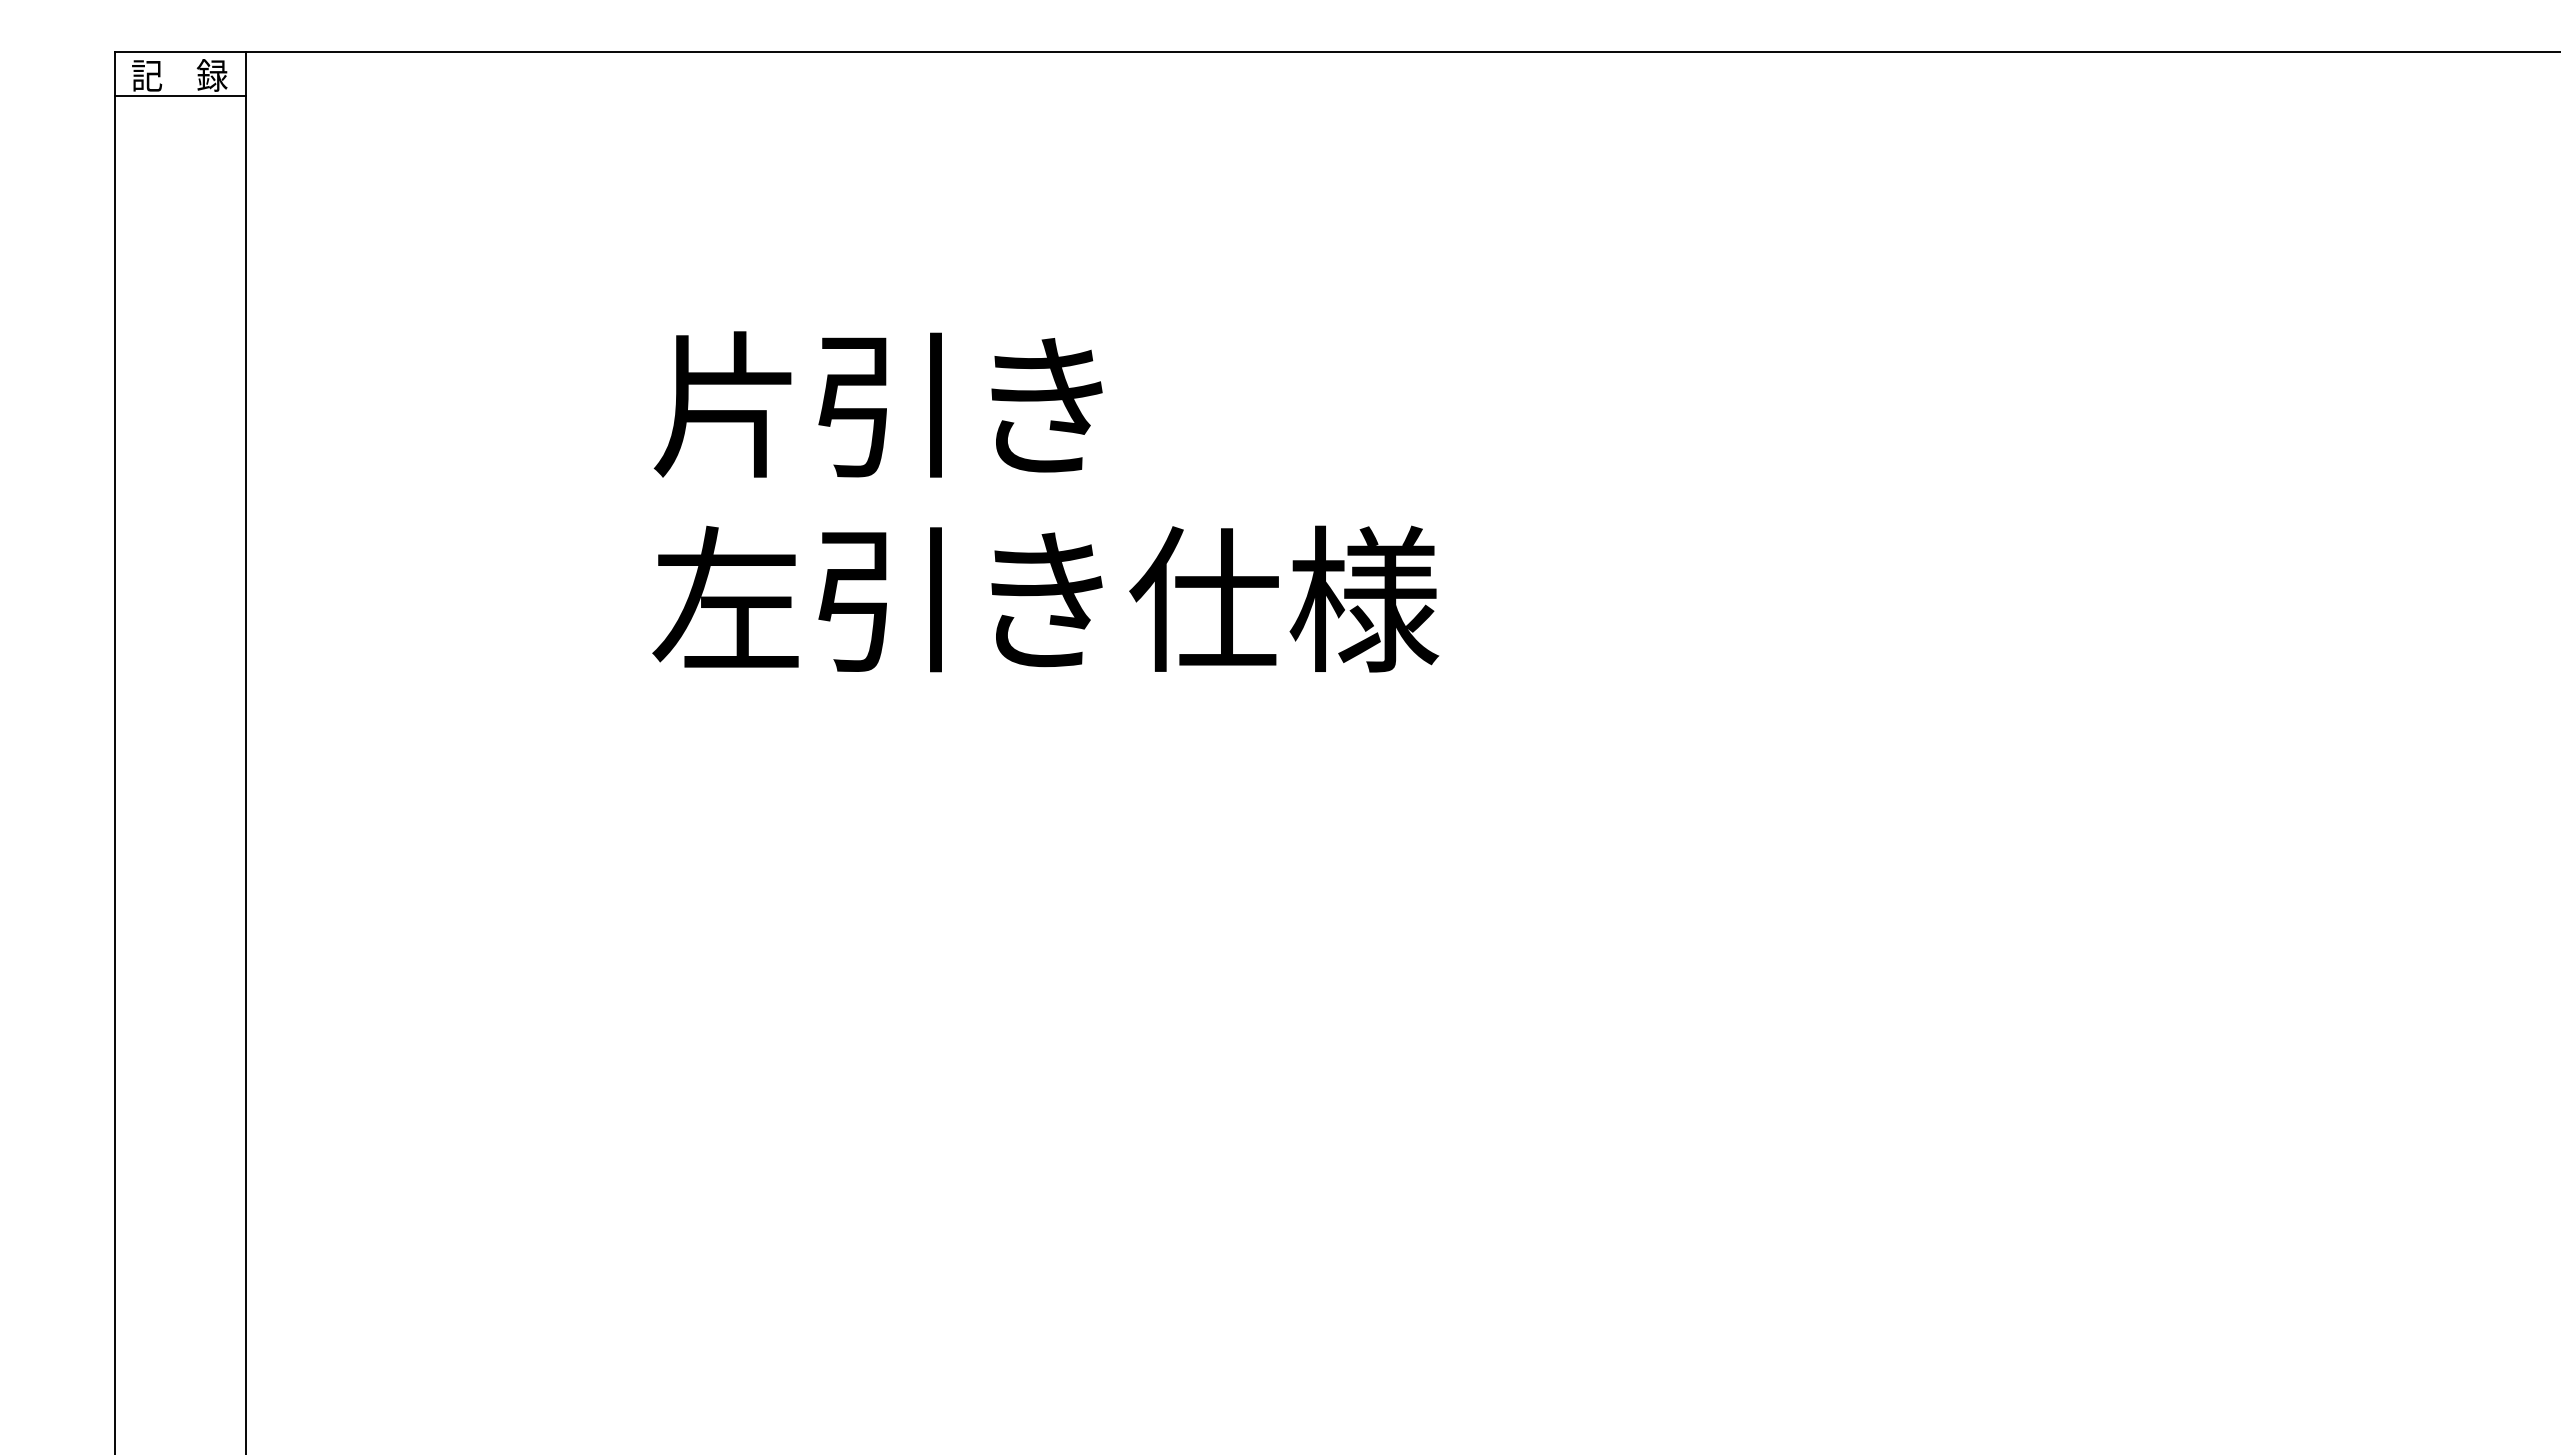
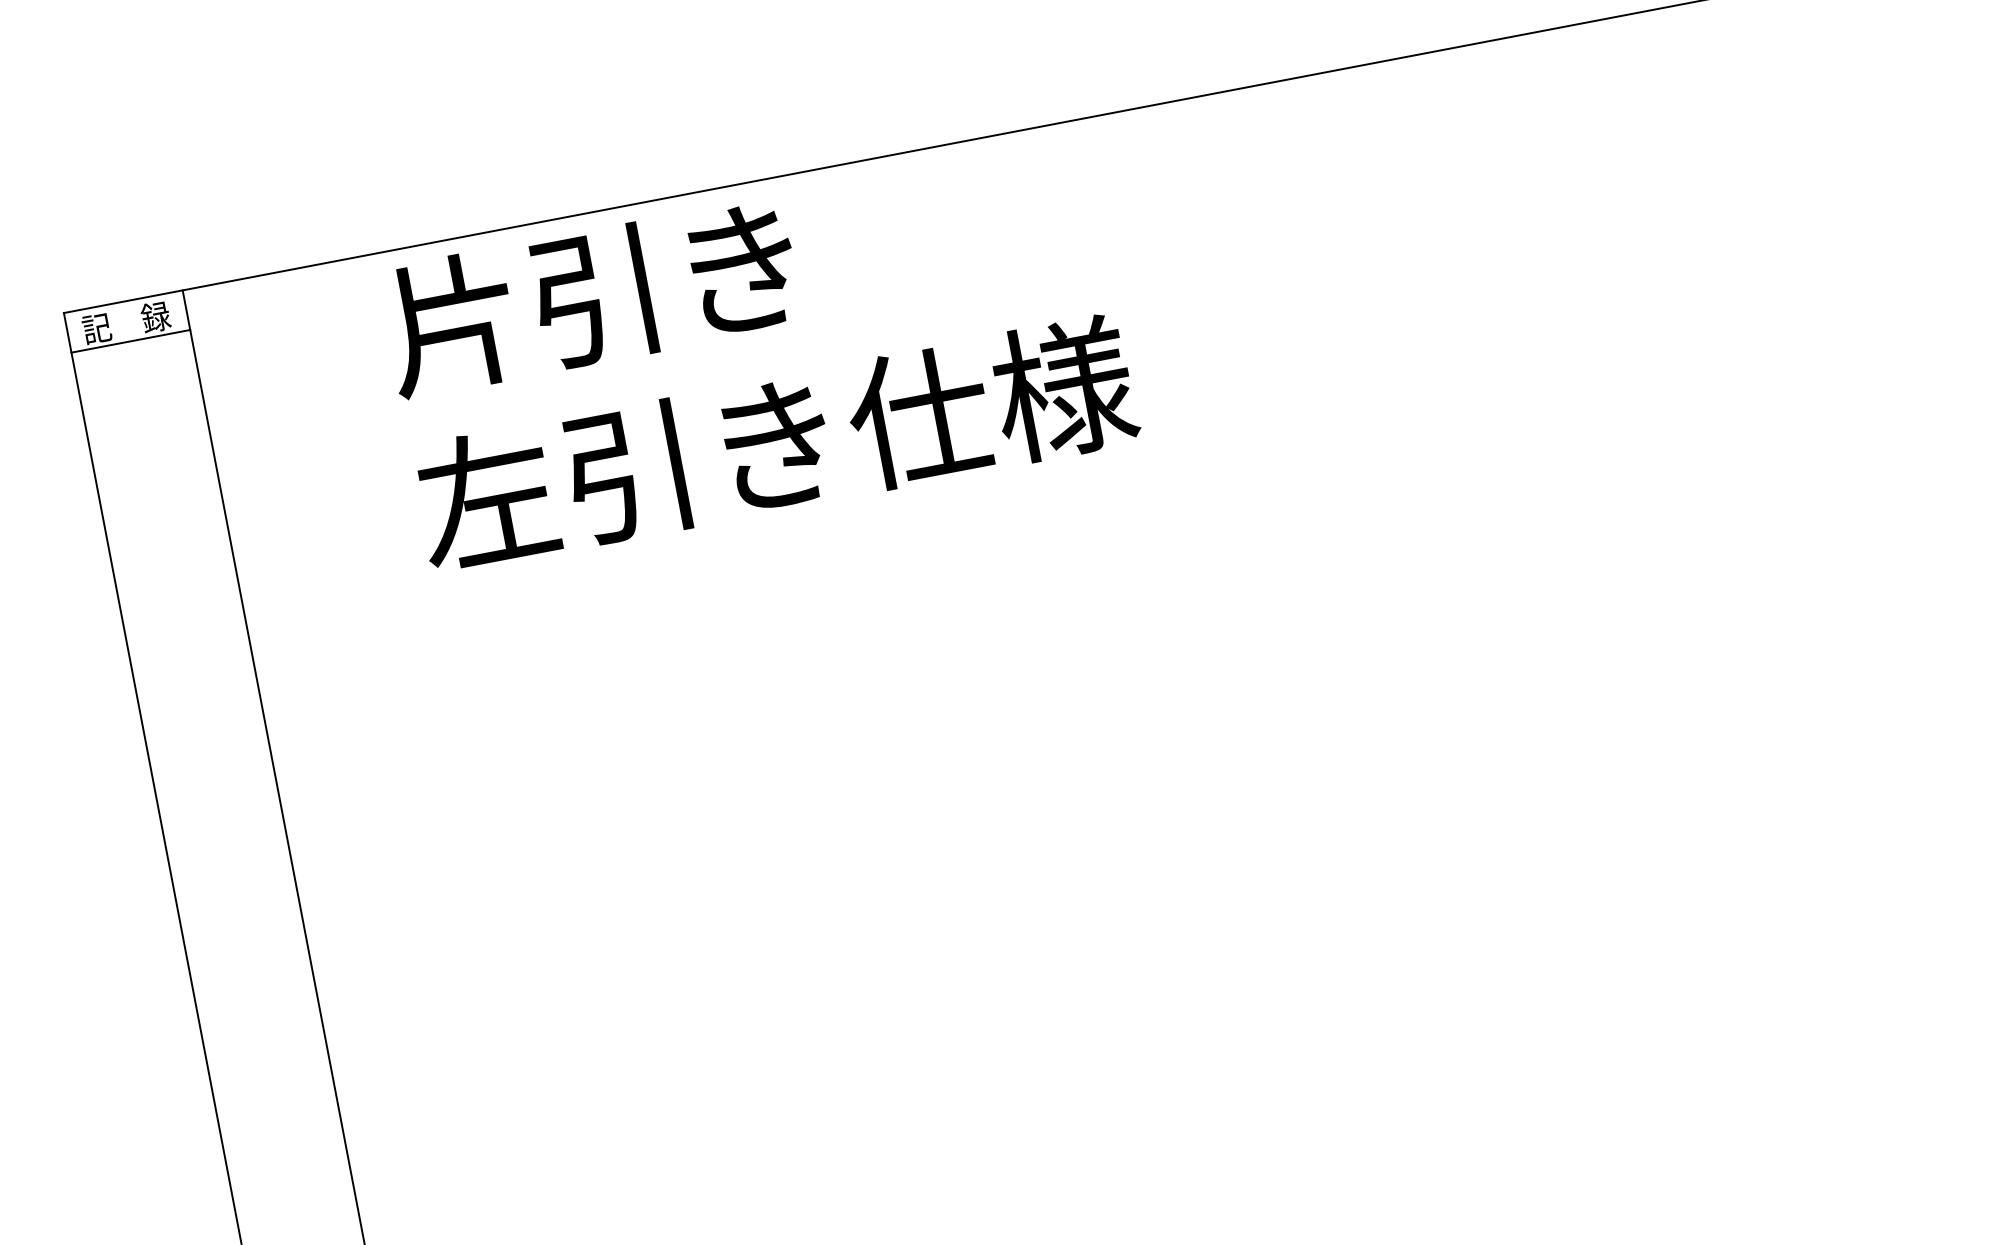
text: (1045, 501) -> (758, 355), moved

